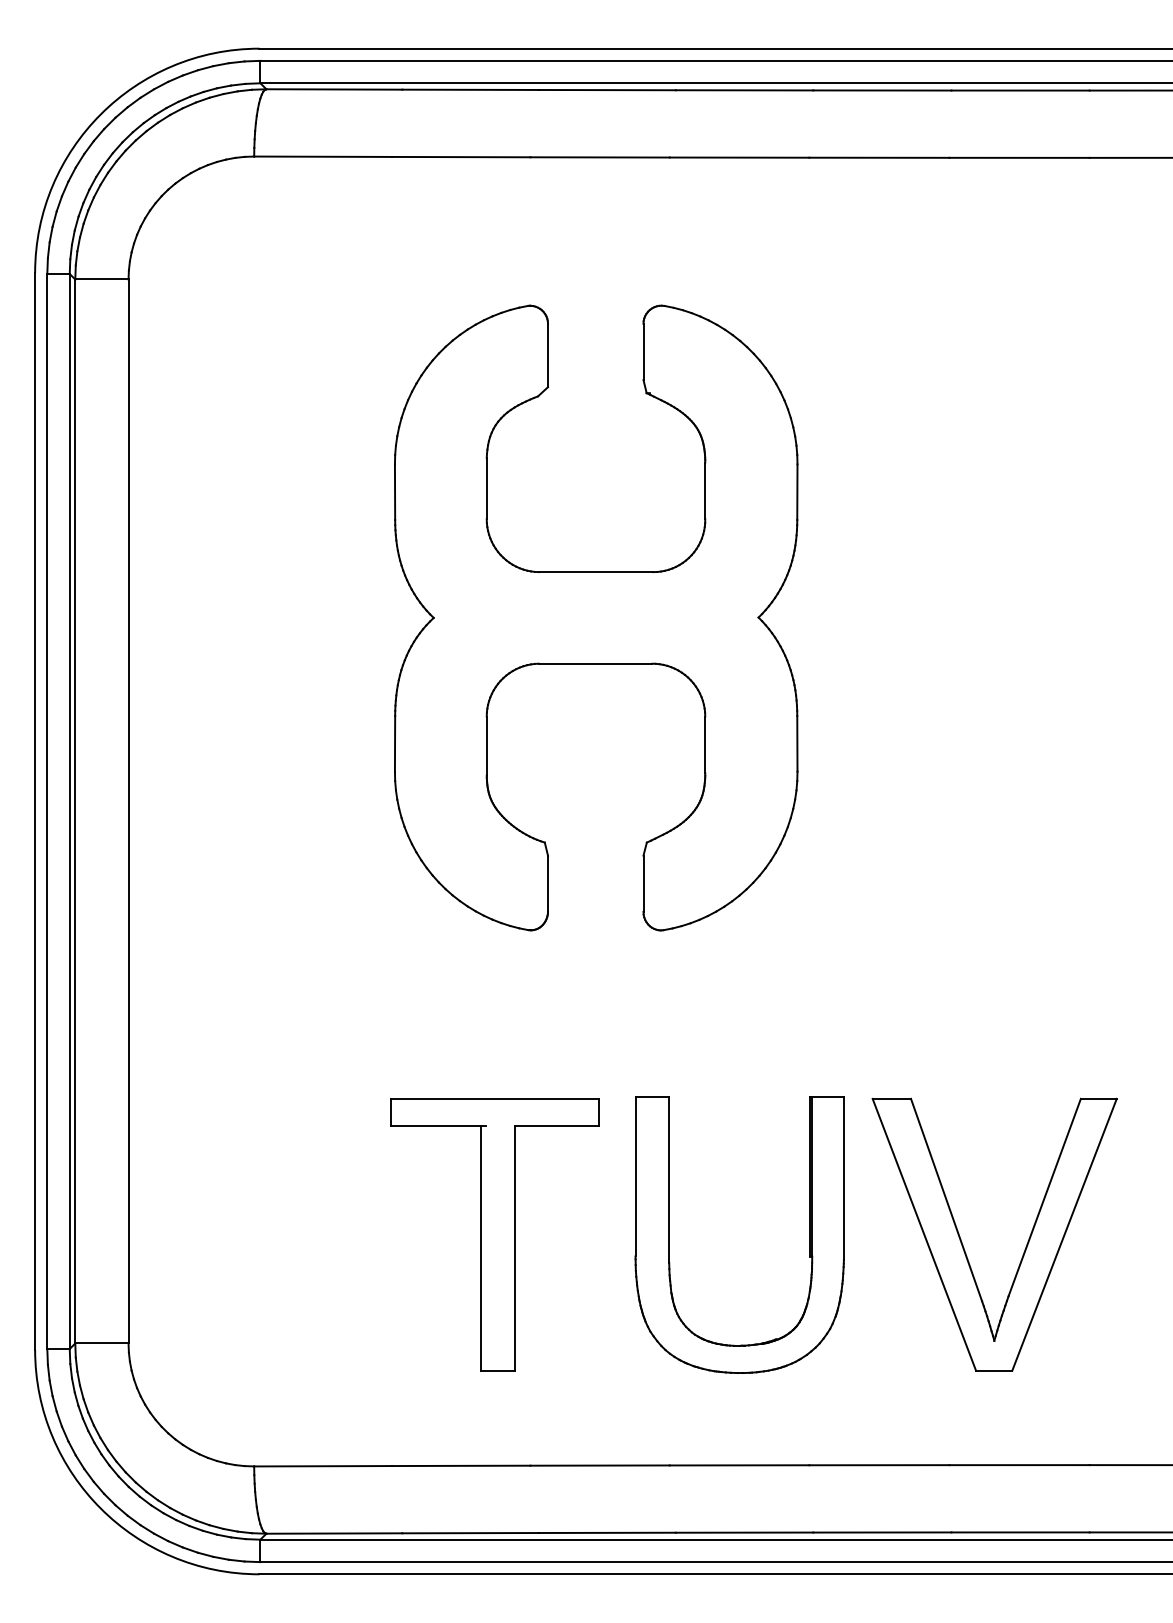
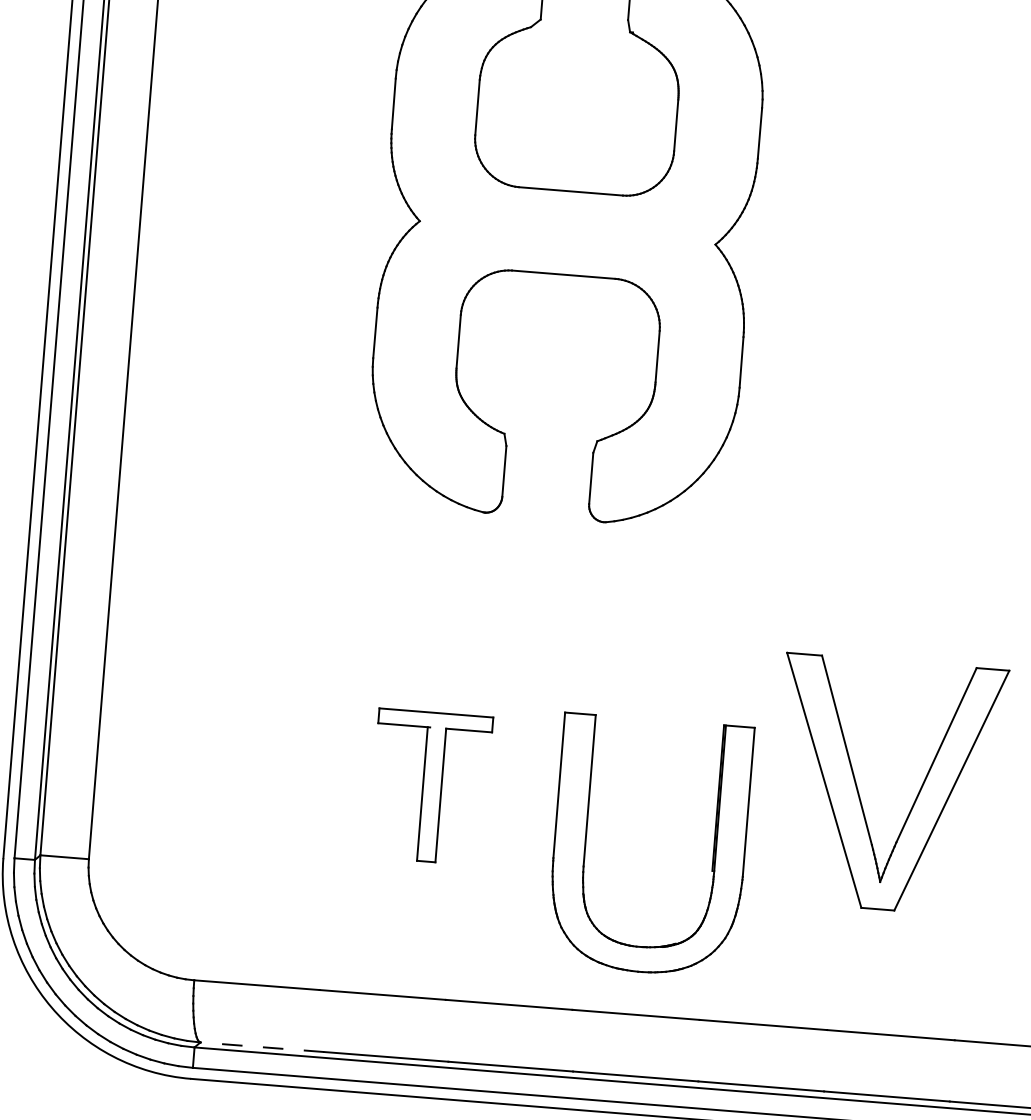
part: (494, 1234) -> (429, 786), size x0.6
part: (669, 1234) -> (585, 840), moved
part: (963, 1244) -> (859, 792), moved
line: (334, 1533) -> (262, 1047), solid -> dashed

